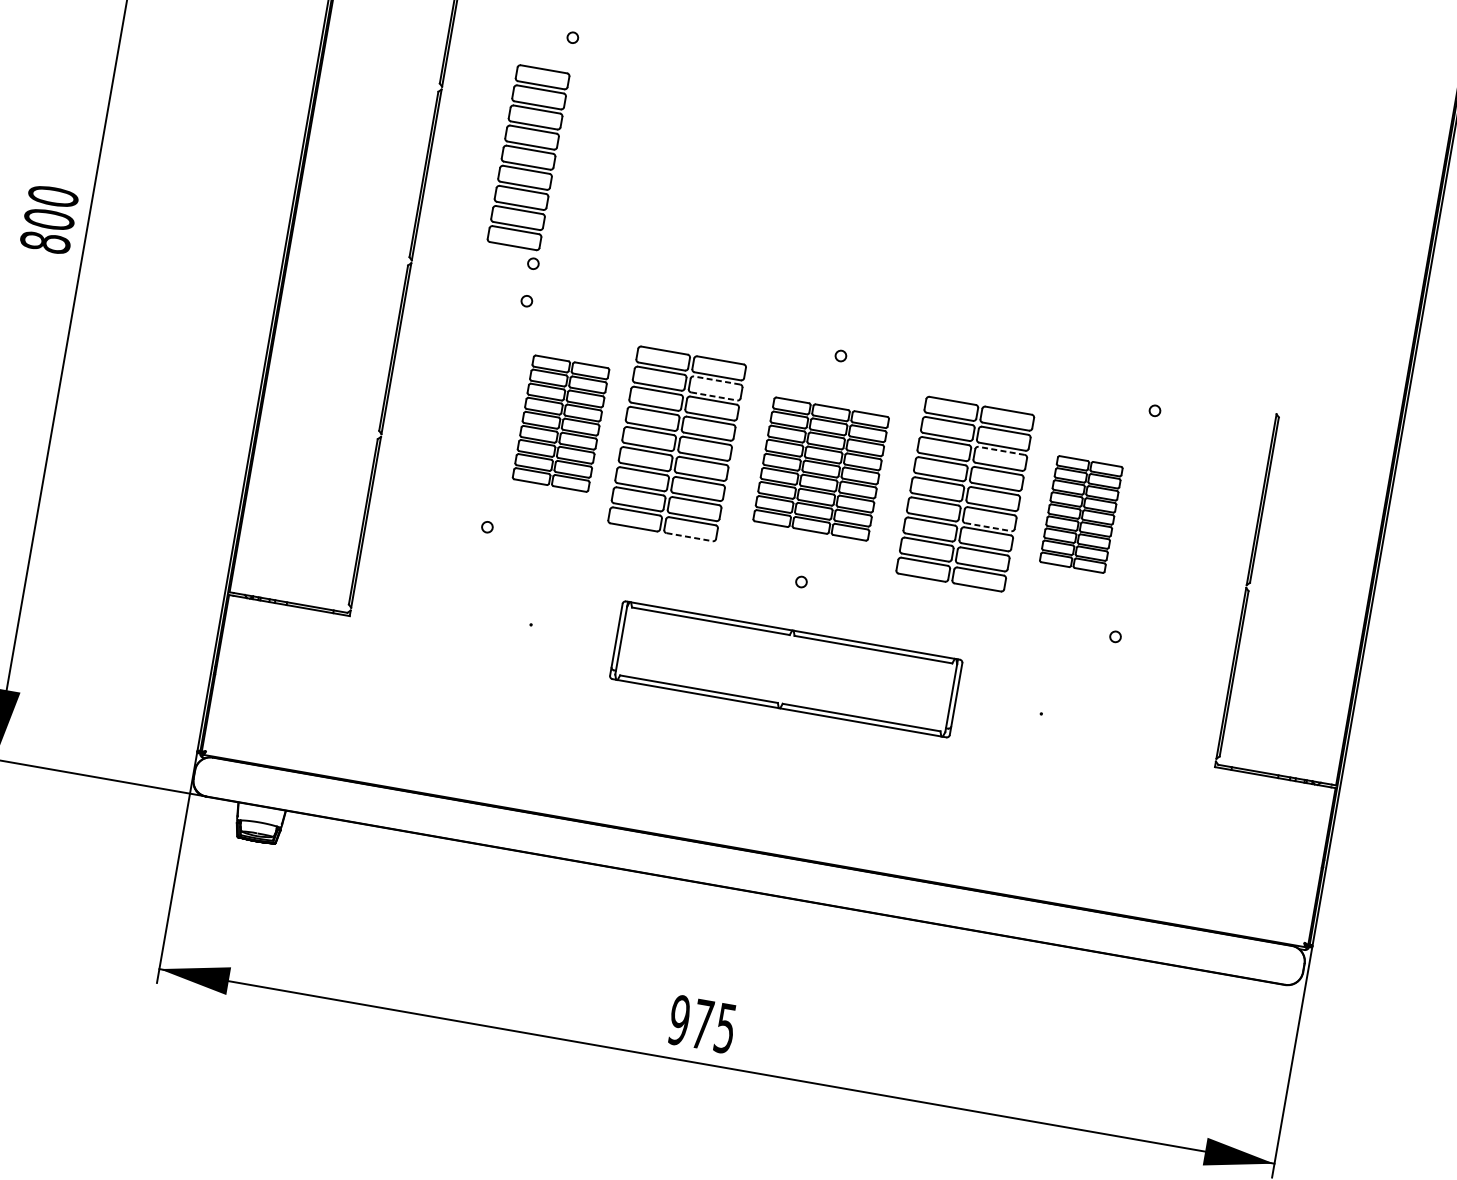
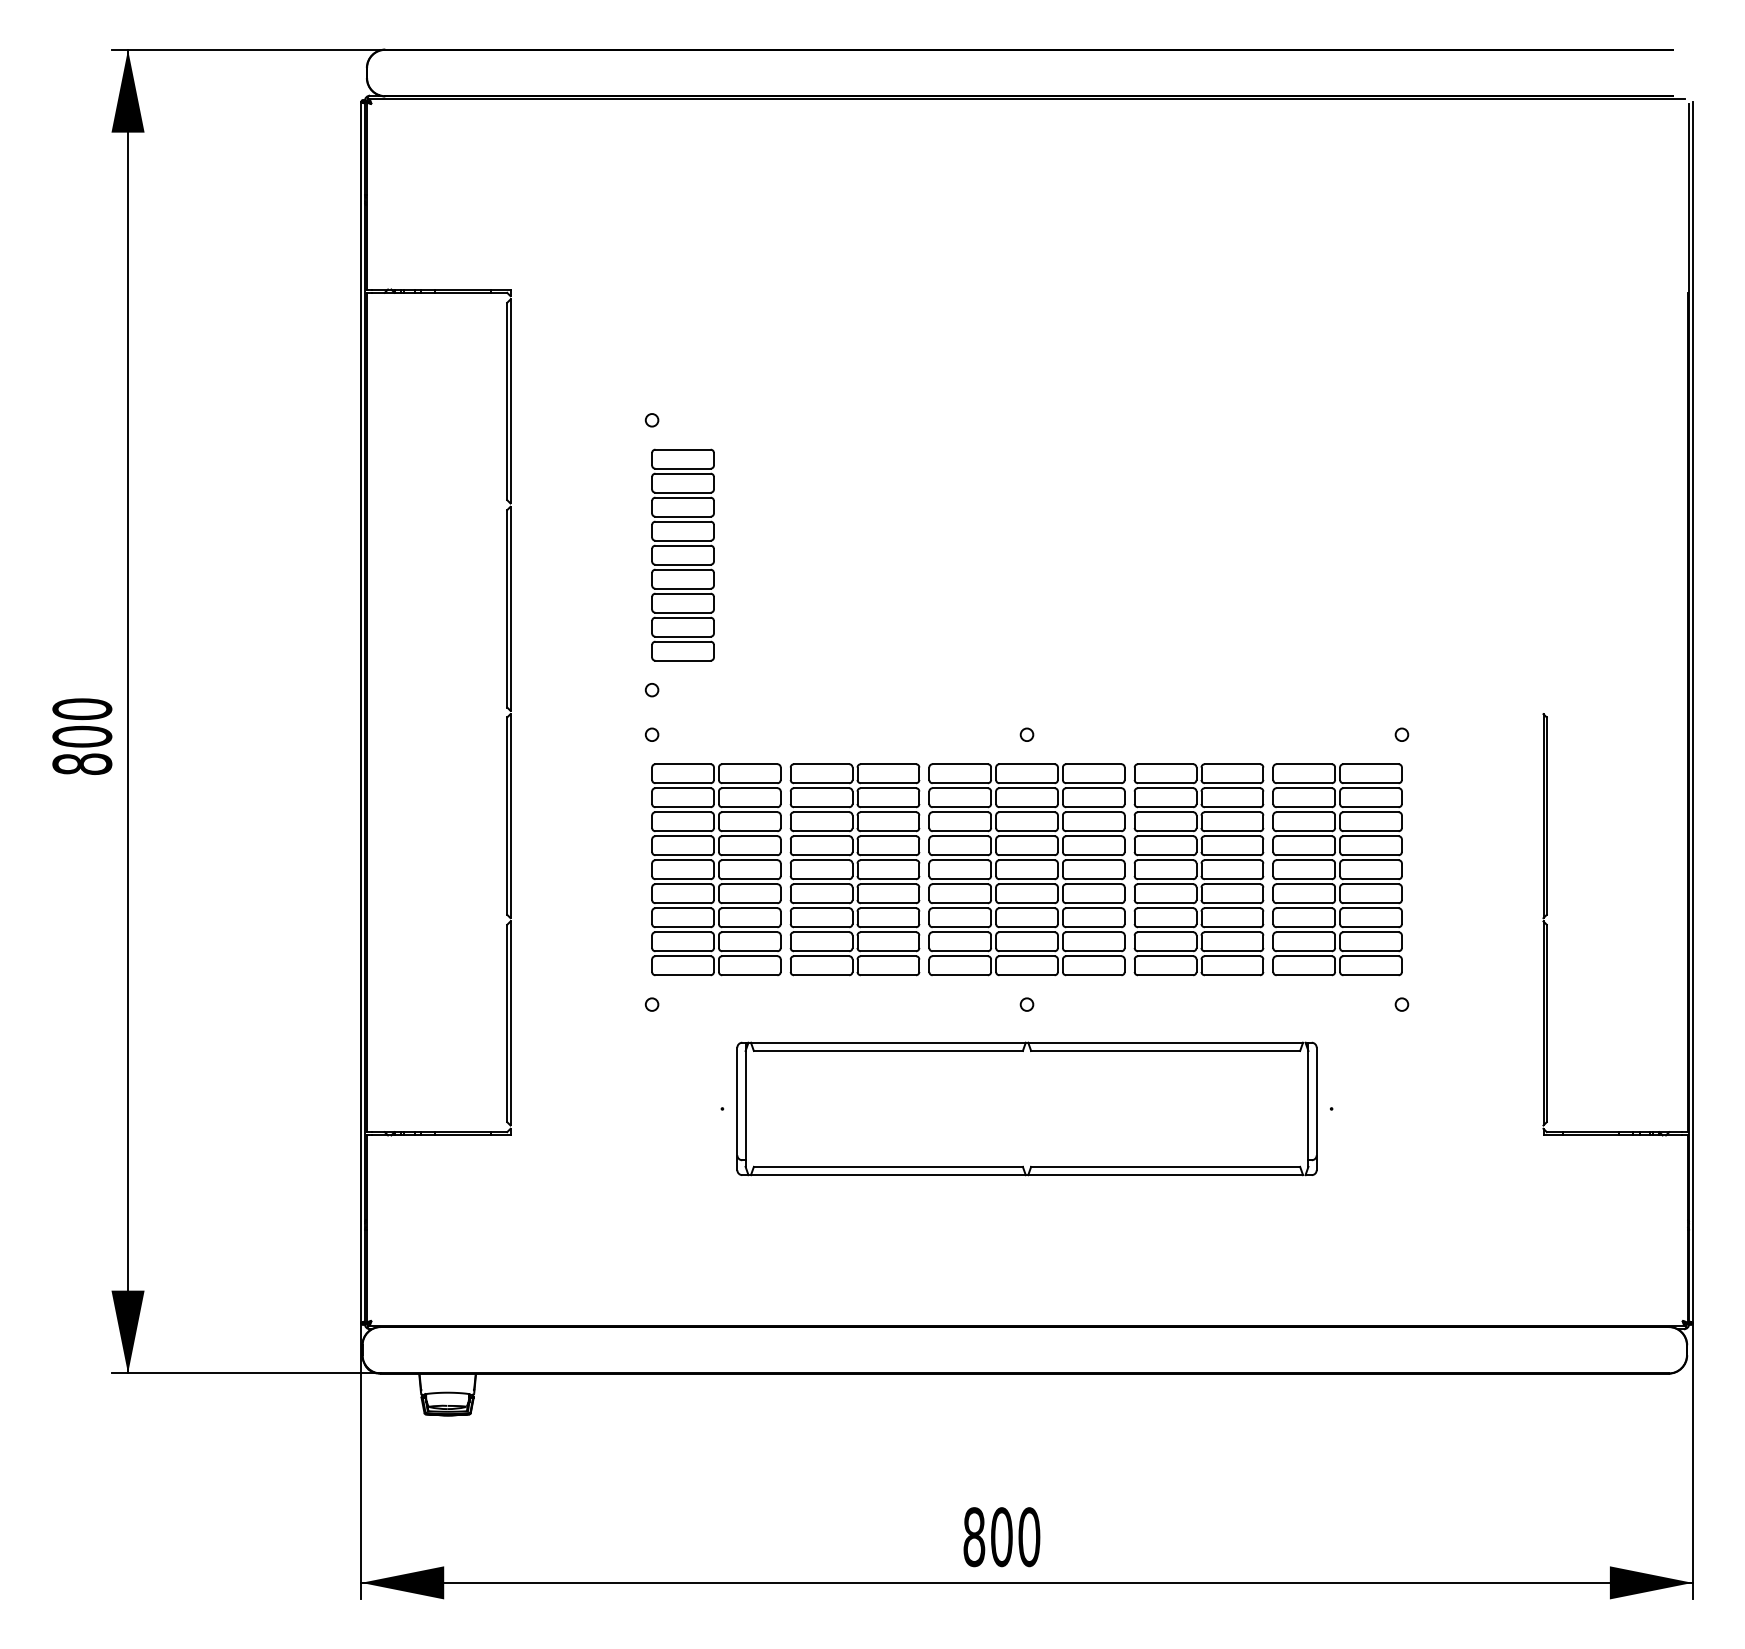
part: (528, 157) -> (682, 554), moved
line: (717, 380) -> (888, 788), dashed -> solid
line: (714, 396) -> (888, 807), dashed -> solid
part: (561, 423) -> (716, 869), size x1.43
line: (1001, 451) -> (1232, 812), dashed -> solid
part: (820, 468) -> (1026, 869), size x1.43
part: (1081, 514) -> (1337, 869), size x1.67
line: (988, 527) -> (1232, 903), dashed -> solid
line: (689, 537) -> (888, 975), dashed -> solid
part: (785, 668) -> (1026, 1108), size x1.43
text: (702, 1024) -> (1001, 1537), 975 -> 800

